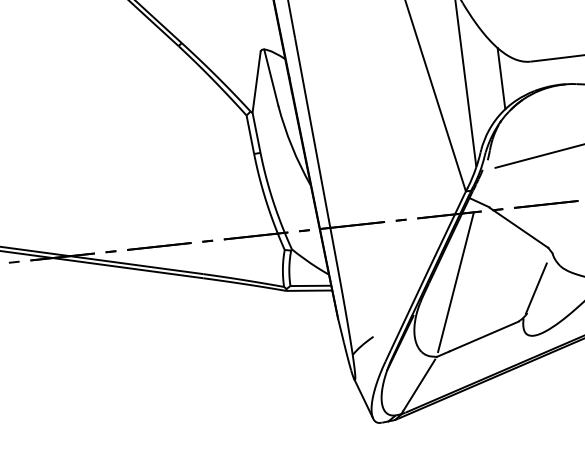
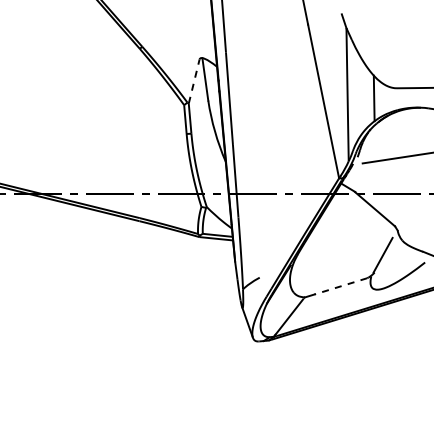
line: (257, 82) -> (194, 81), solid -> dashed
line: (455, 282) -> (324, 244), removed
line: (483, 336) -> (340, 286), solid -> dashed

